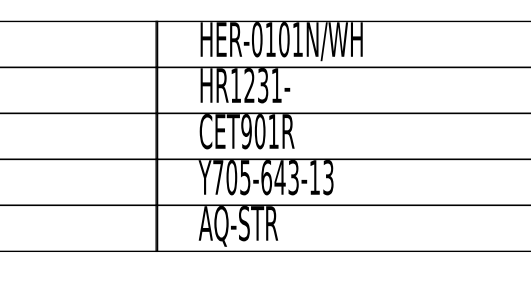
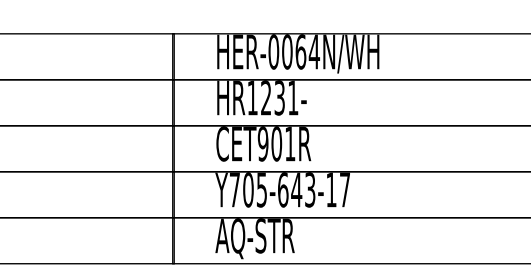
text: (284, 39) -> (301, 51), HER-0101N/WH -> HER-0064N/WH
text: (328, 177) -> (345, 189), Y705-643-13 -> Y705-643-17

